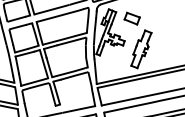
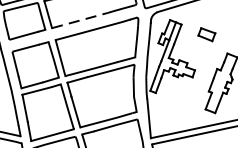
line: (53, 9) -> (82, 20), solid -> dashed
part: (131, 18) -> (205, 34), size x0.7

